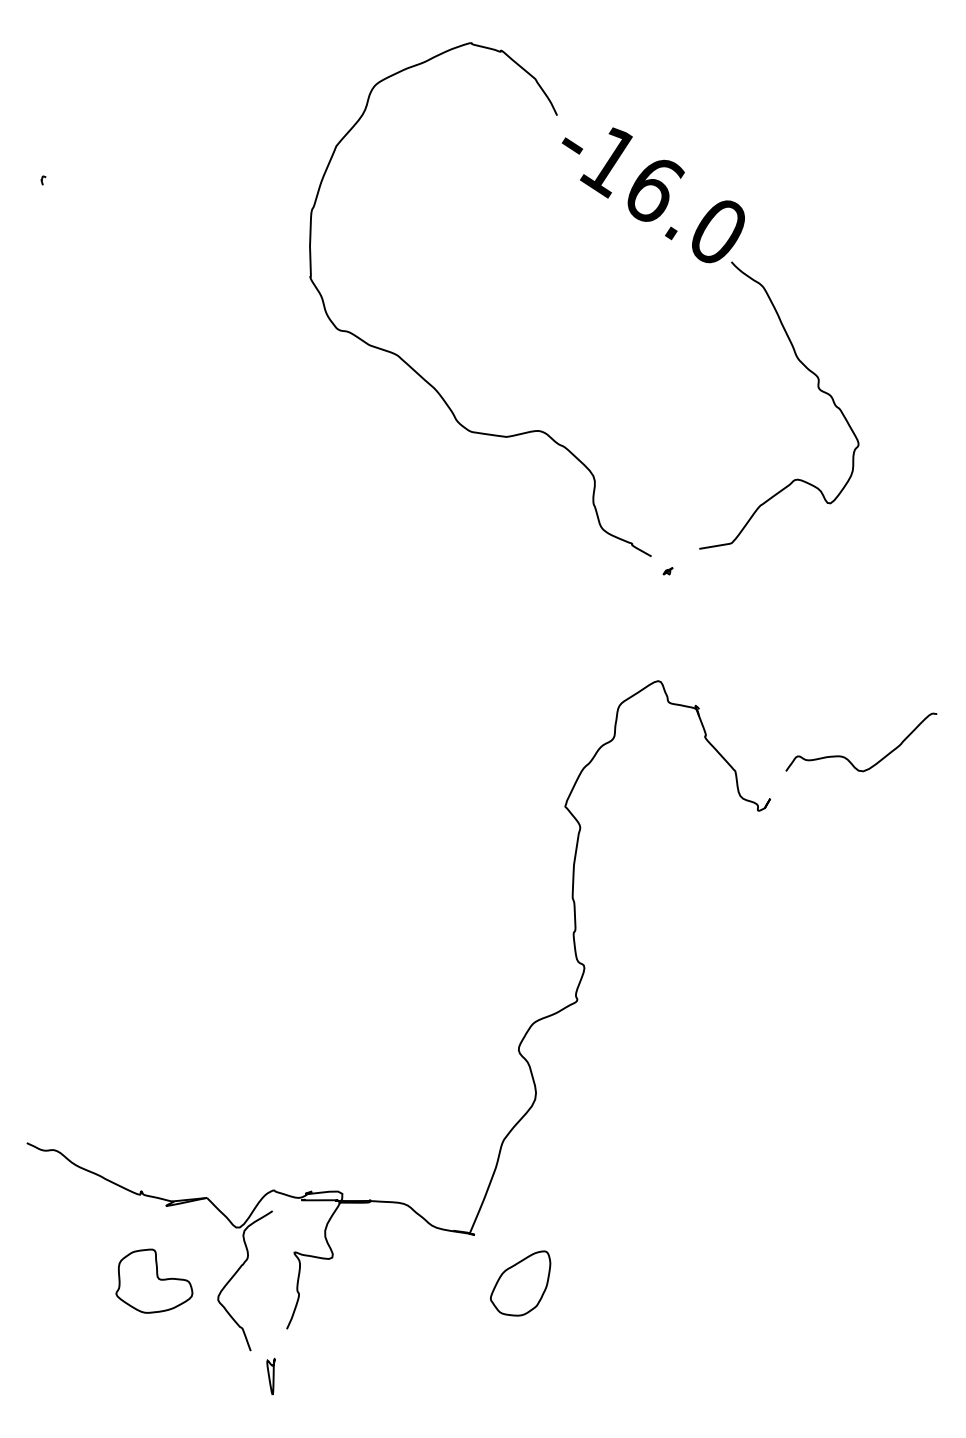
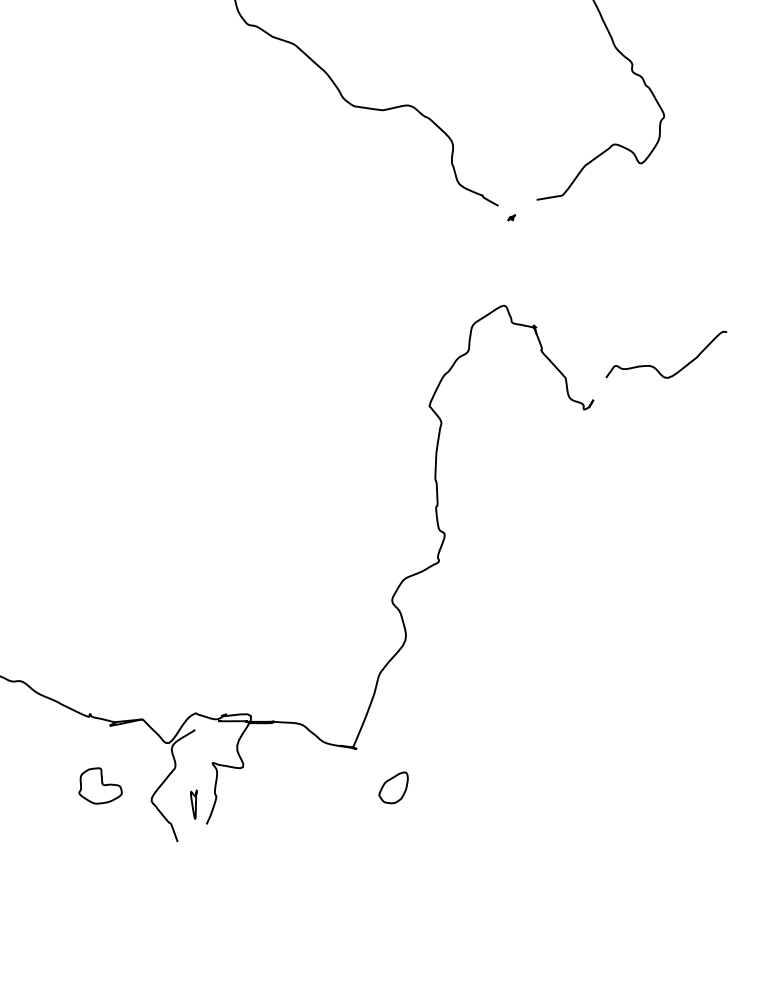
part: (154, 1280) -> (100, 785), size x0.7
part: (520, 1283) -> (393, 787), size x0.6
part: (270, 1375) -> (193, 803), moved

